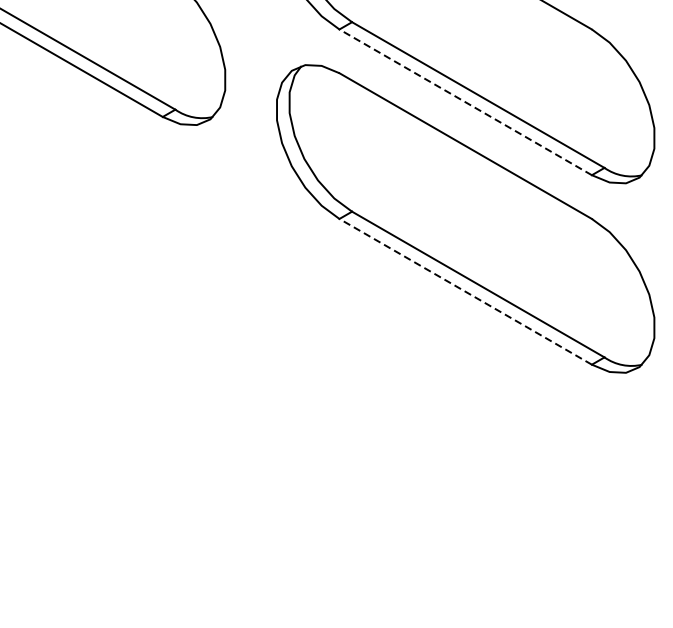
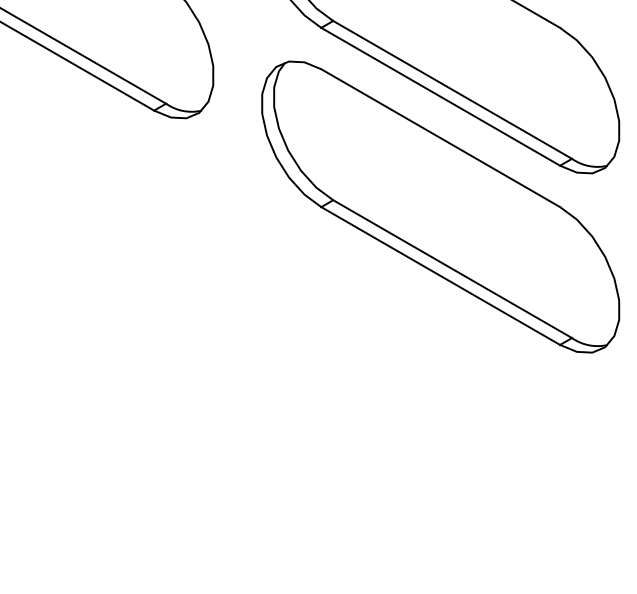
line: (465, 102) -> (440, 96), dashed -> solid
line: (465, 292) -> (440, 276), dashed -> solid

